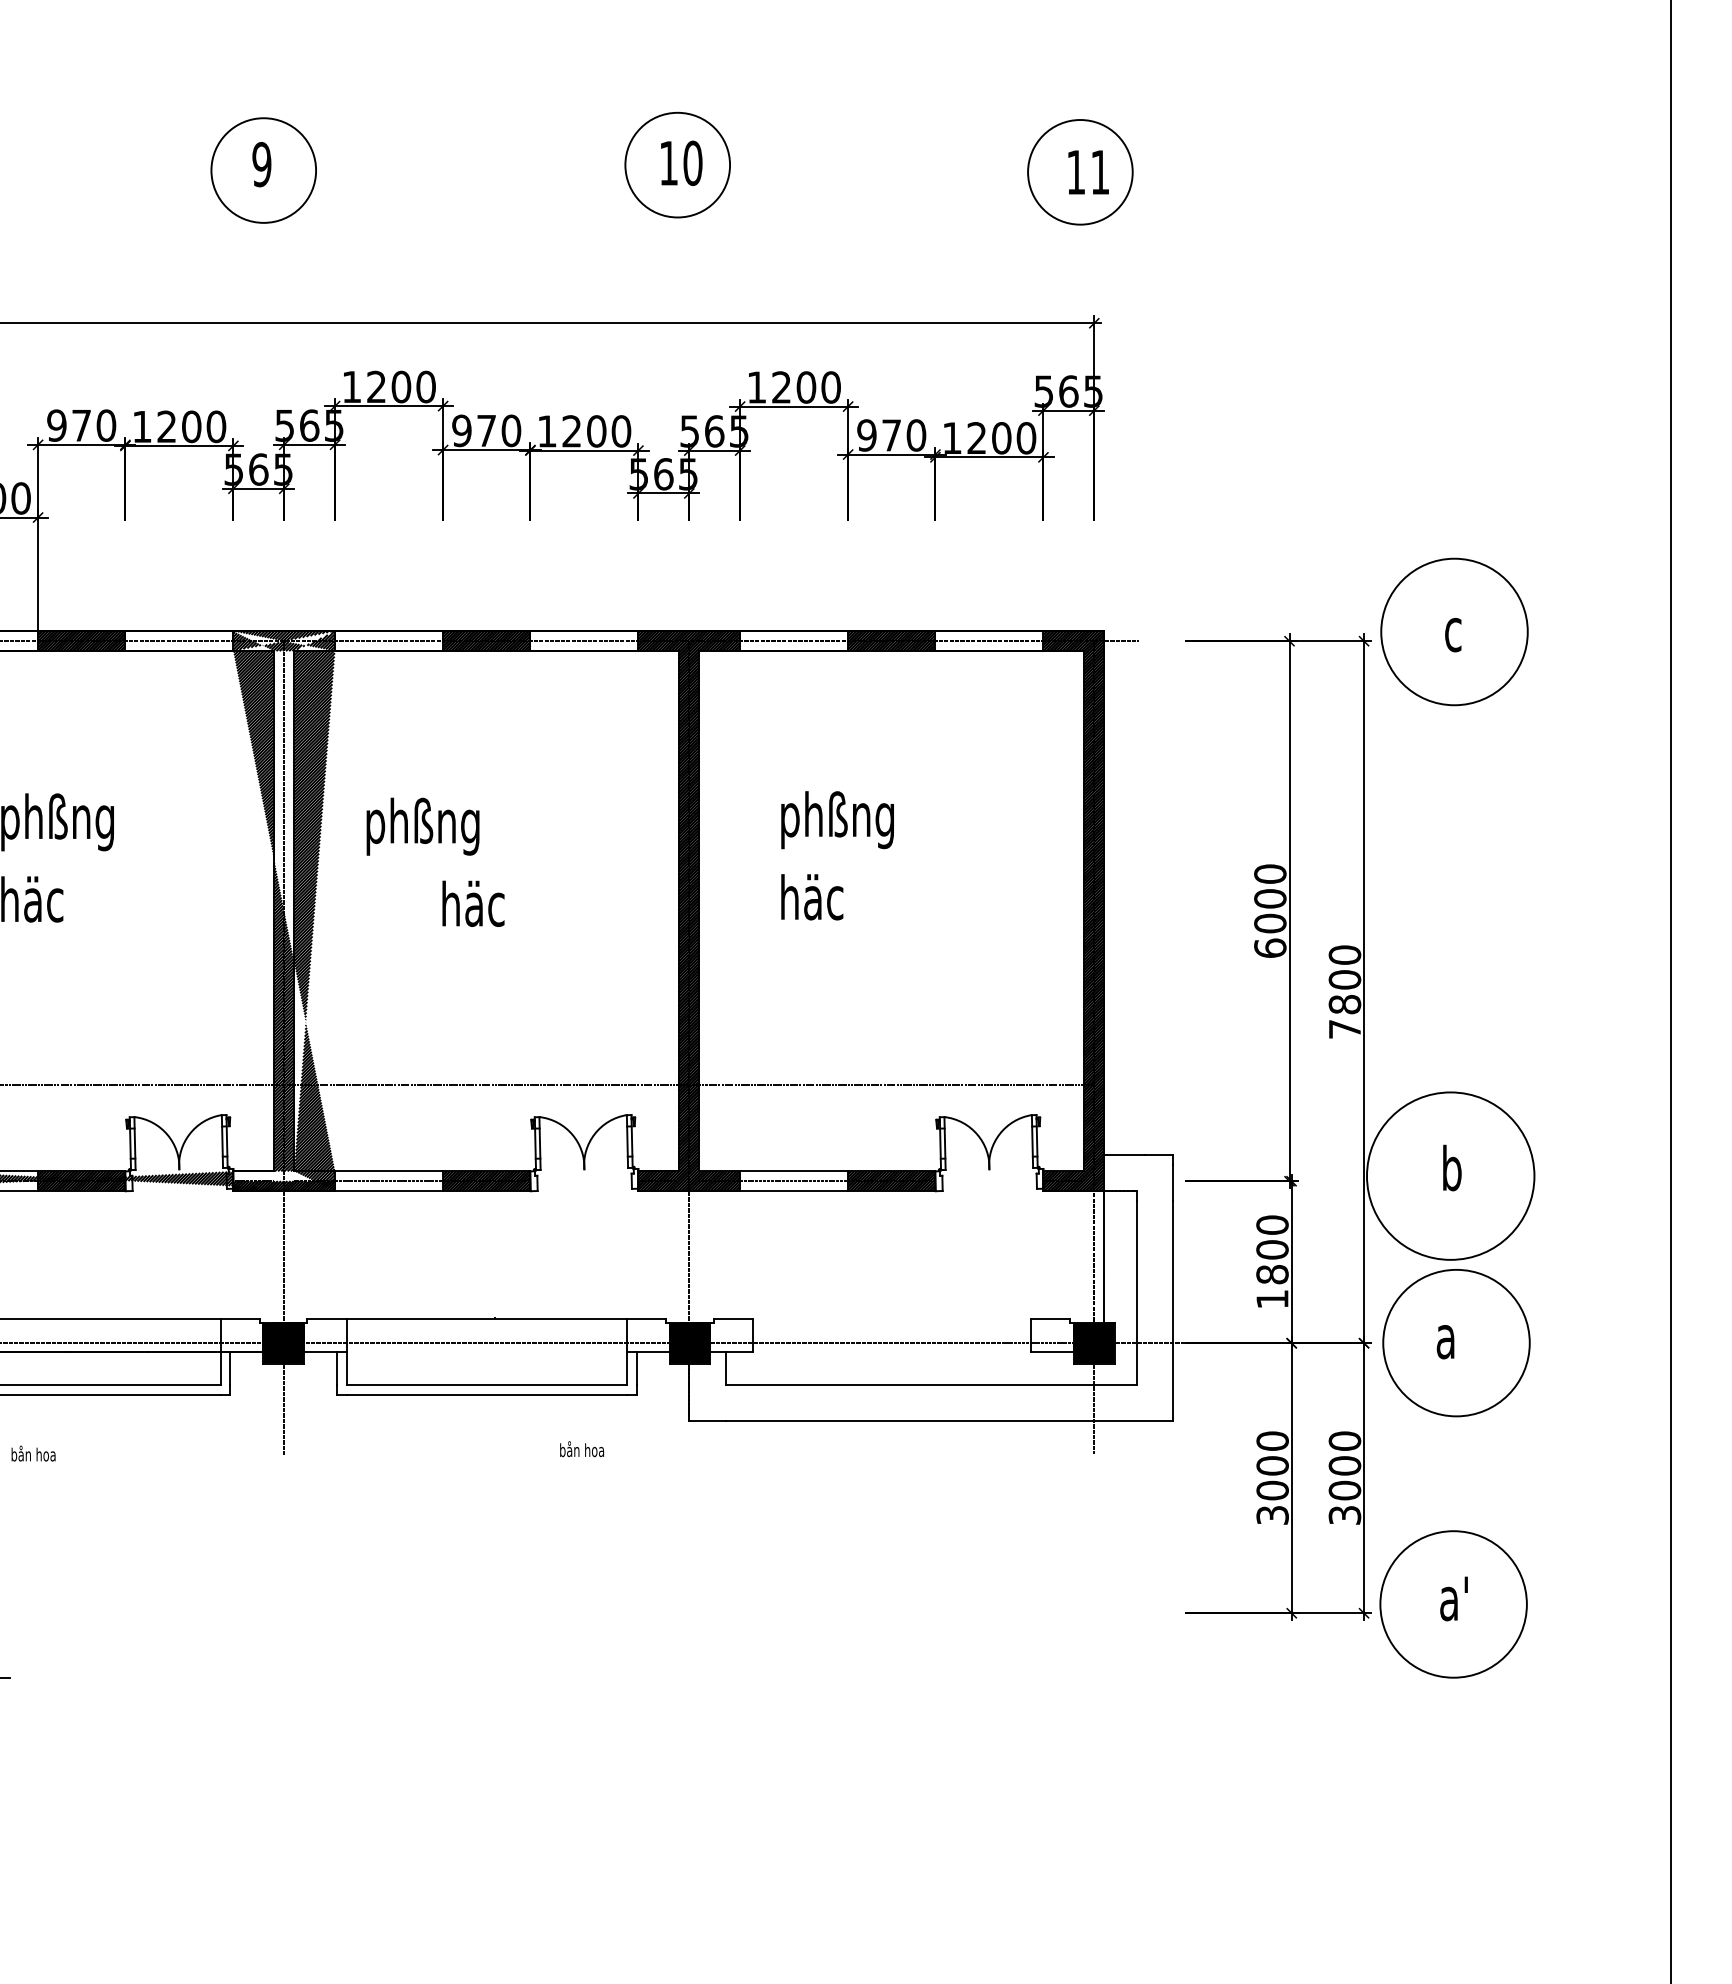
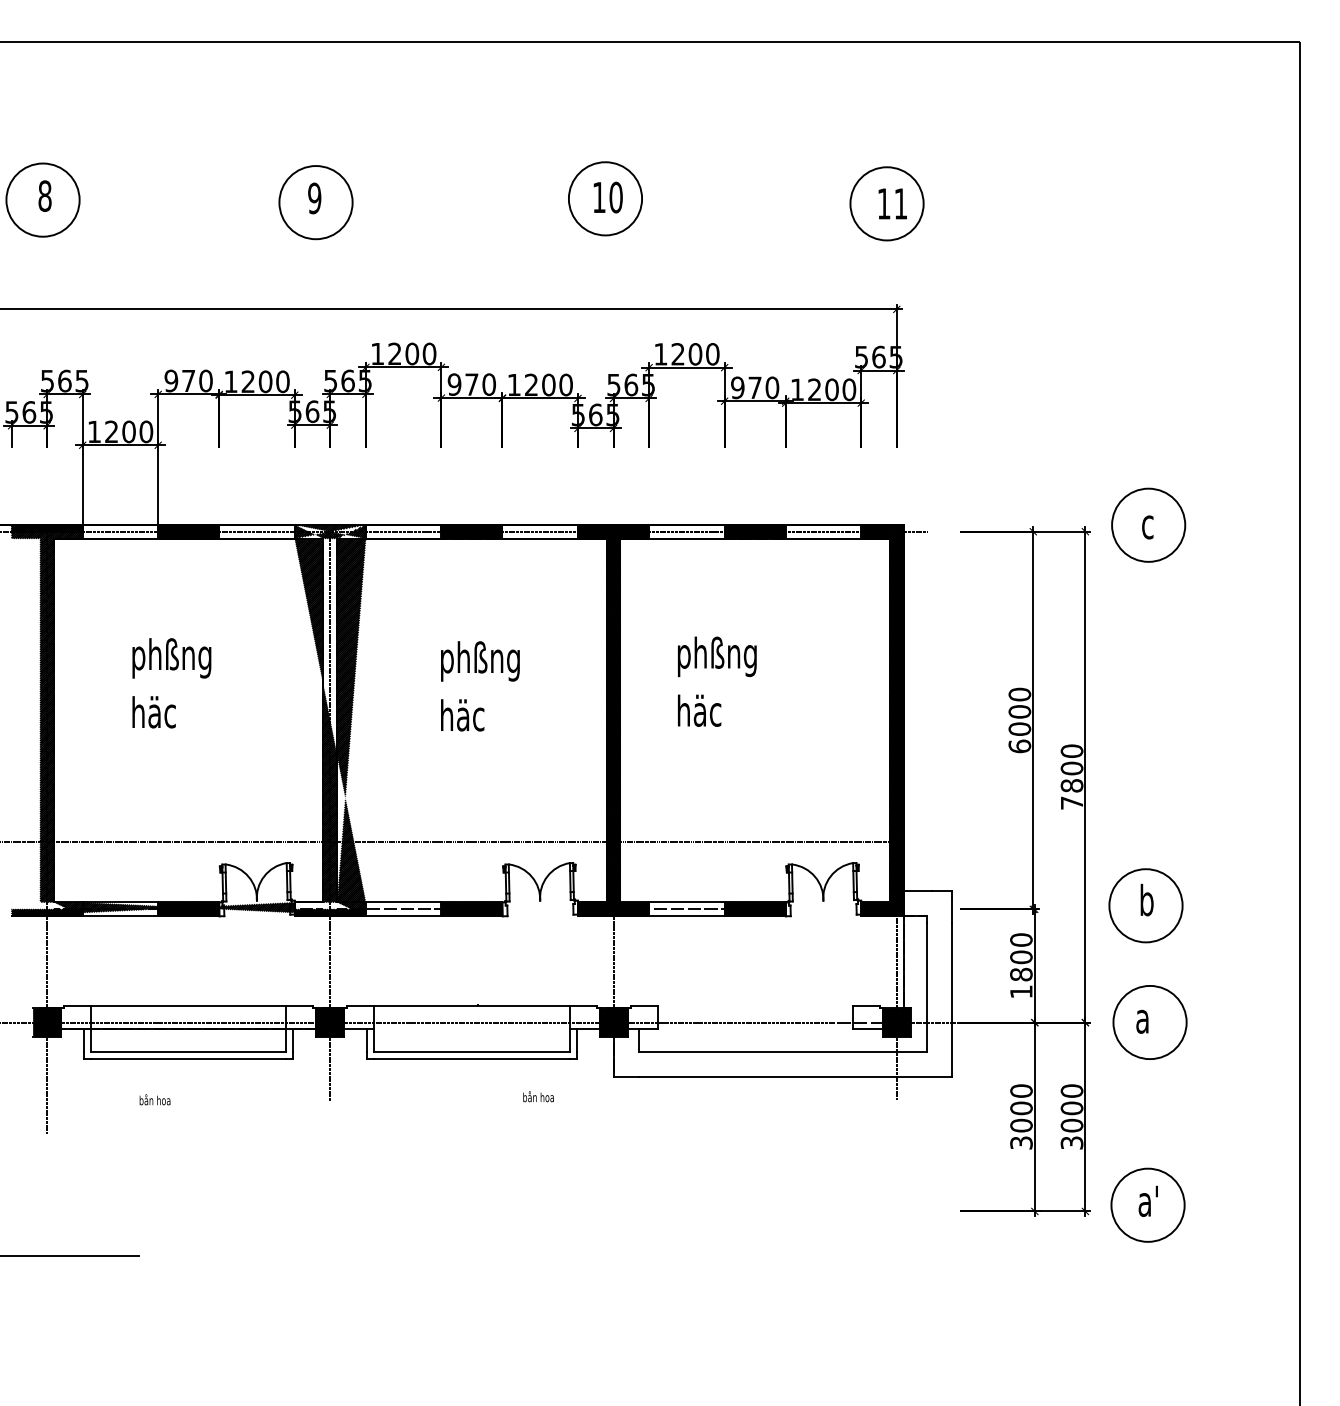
circle: (1454, 630) -> (1148, 524), size x0.71
text: (423, 826) -> (480, 661), moved
circle: (1449, 1175) -> (1145, 905), size x0.62
circle: (1455, 1343) -> (1149, 1022), size x0.71
circle: (1452, 1603) -> (1147, 1204), size x0.71

